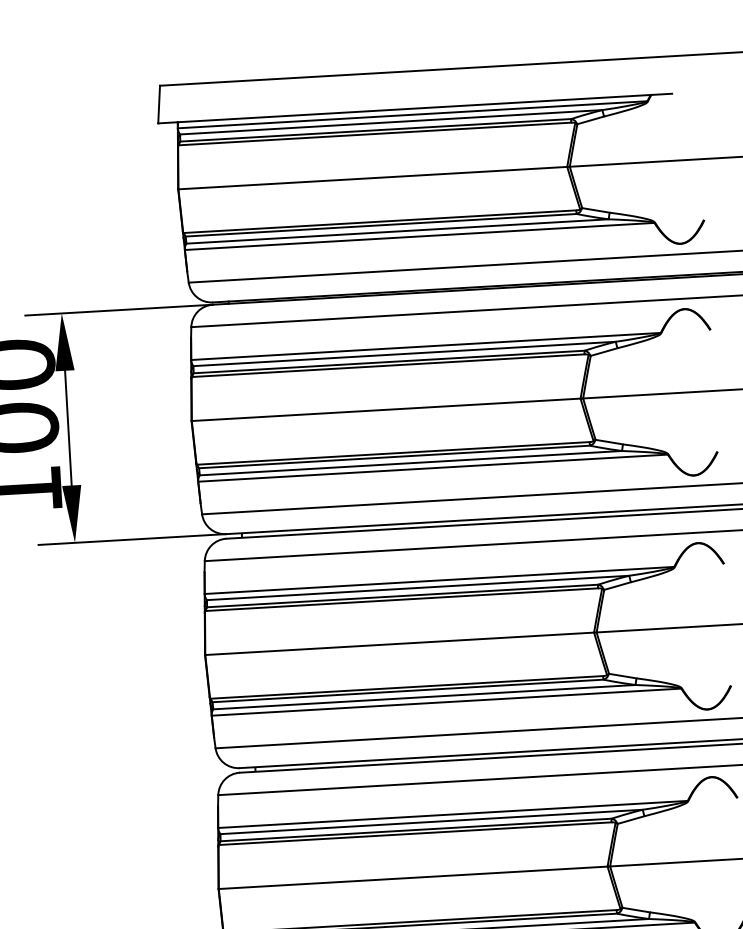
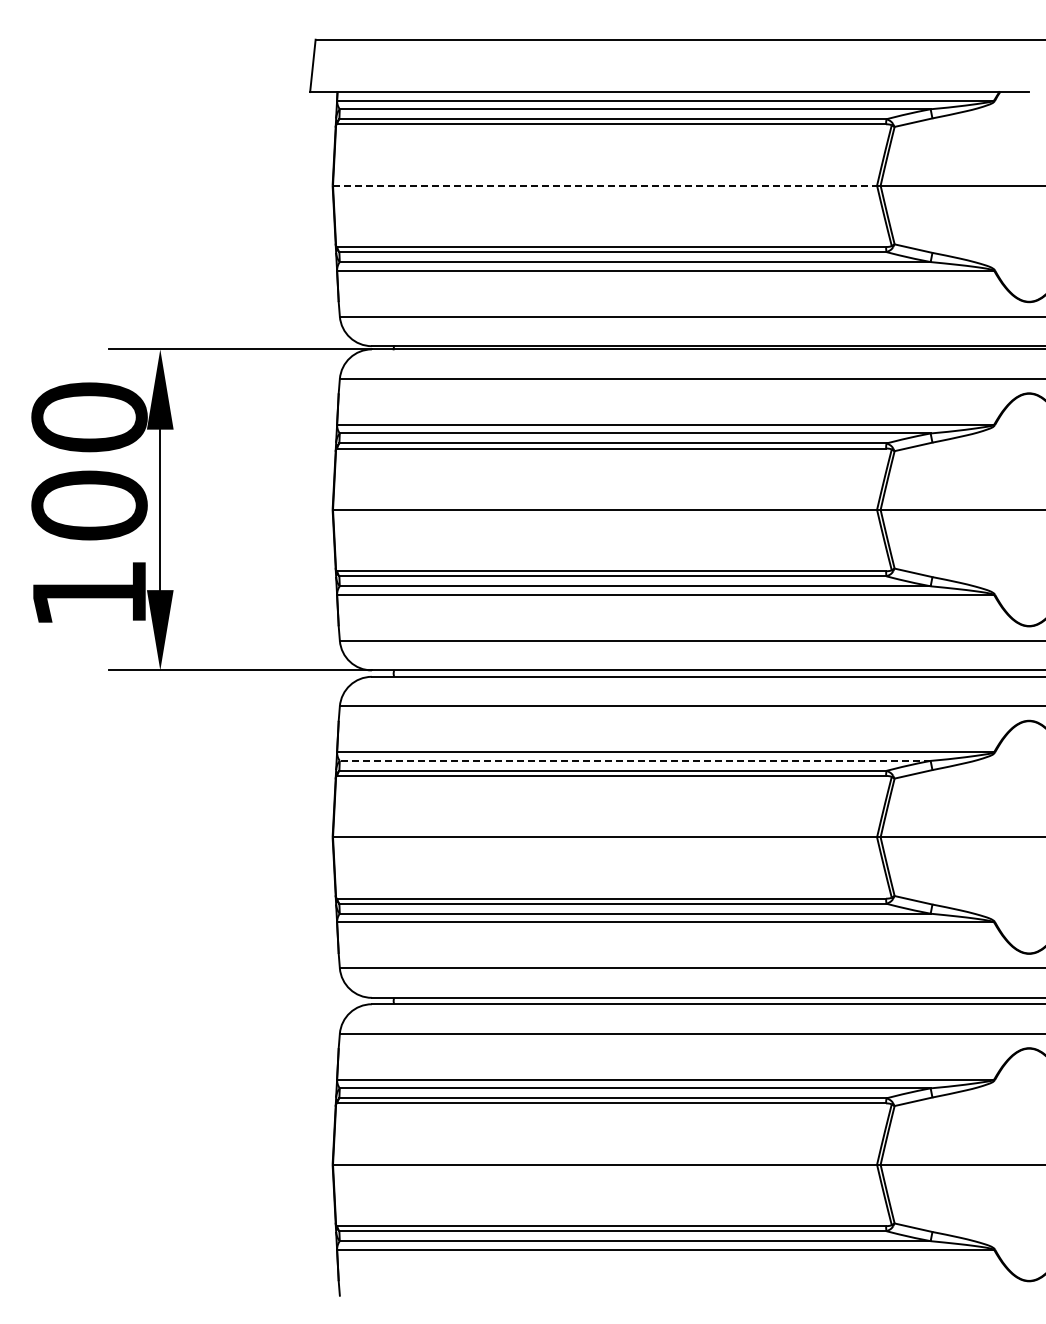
line: (373, 177) -> (605, 185), solid -> dashed
line: (417, 587) -> (634, 760), solid -> dashed

